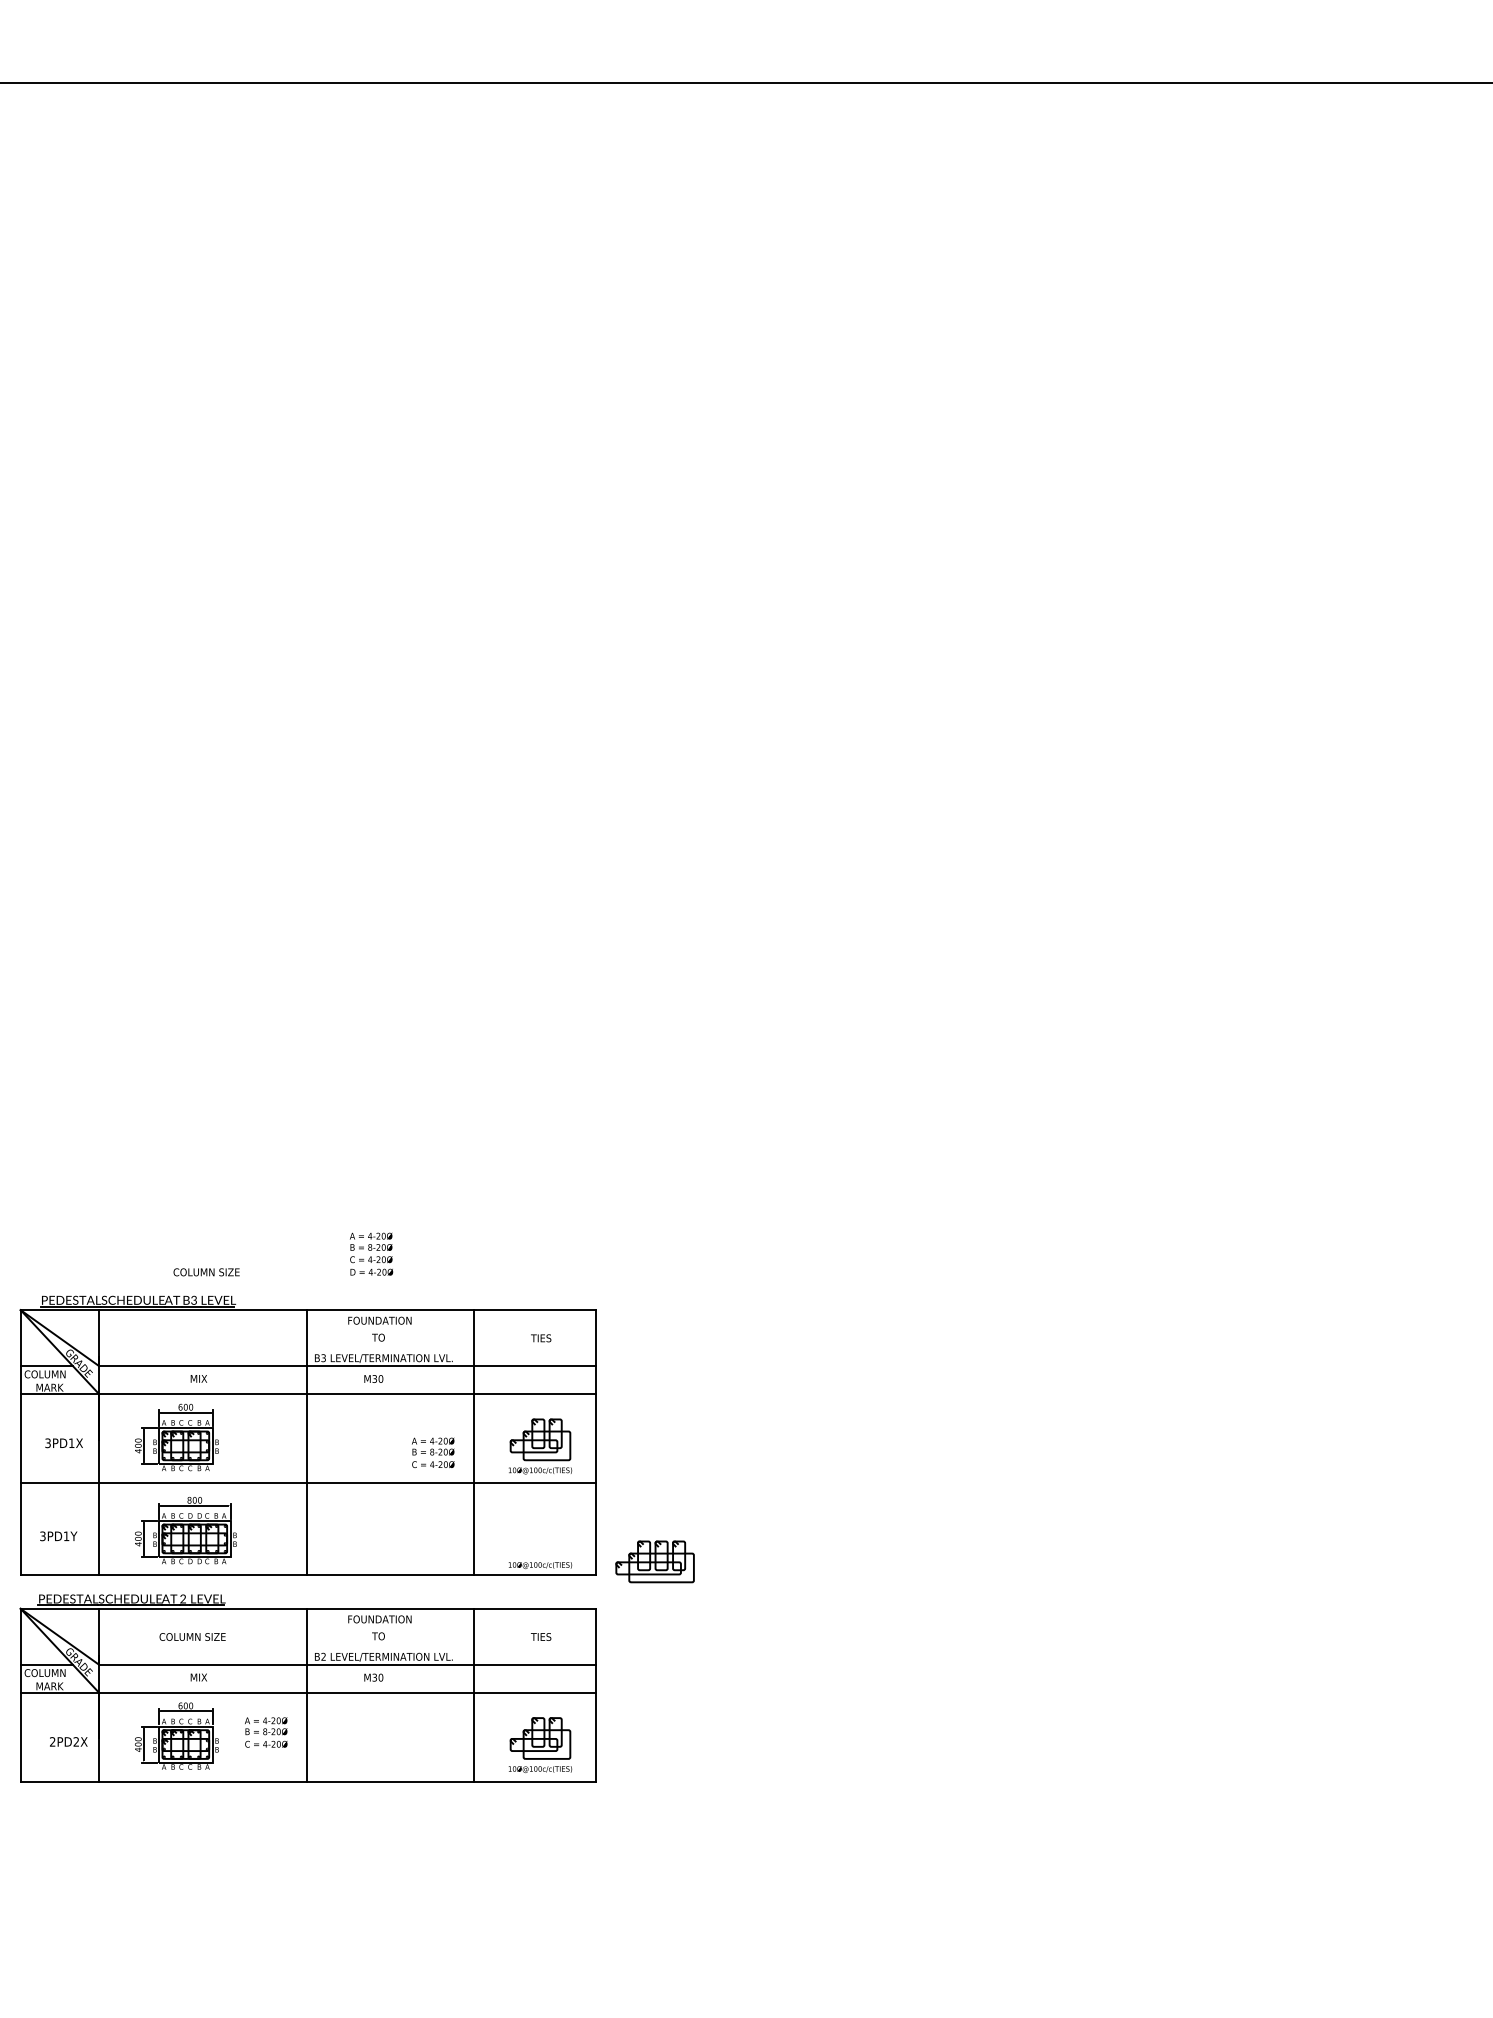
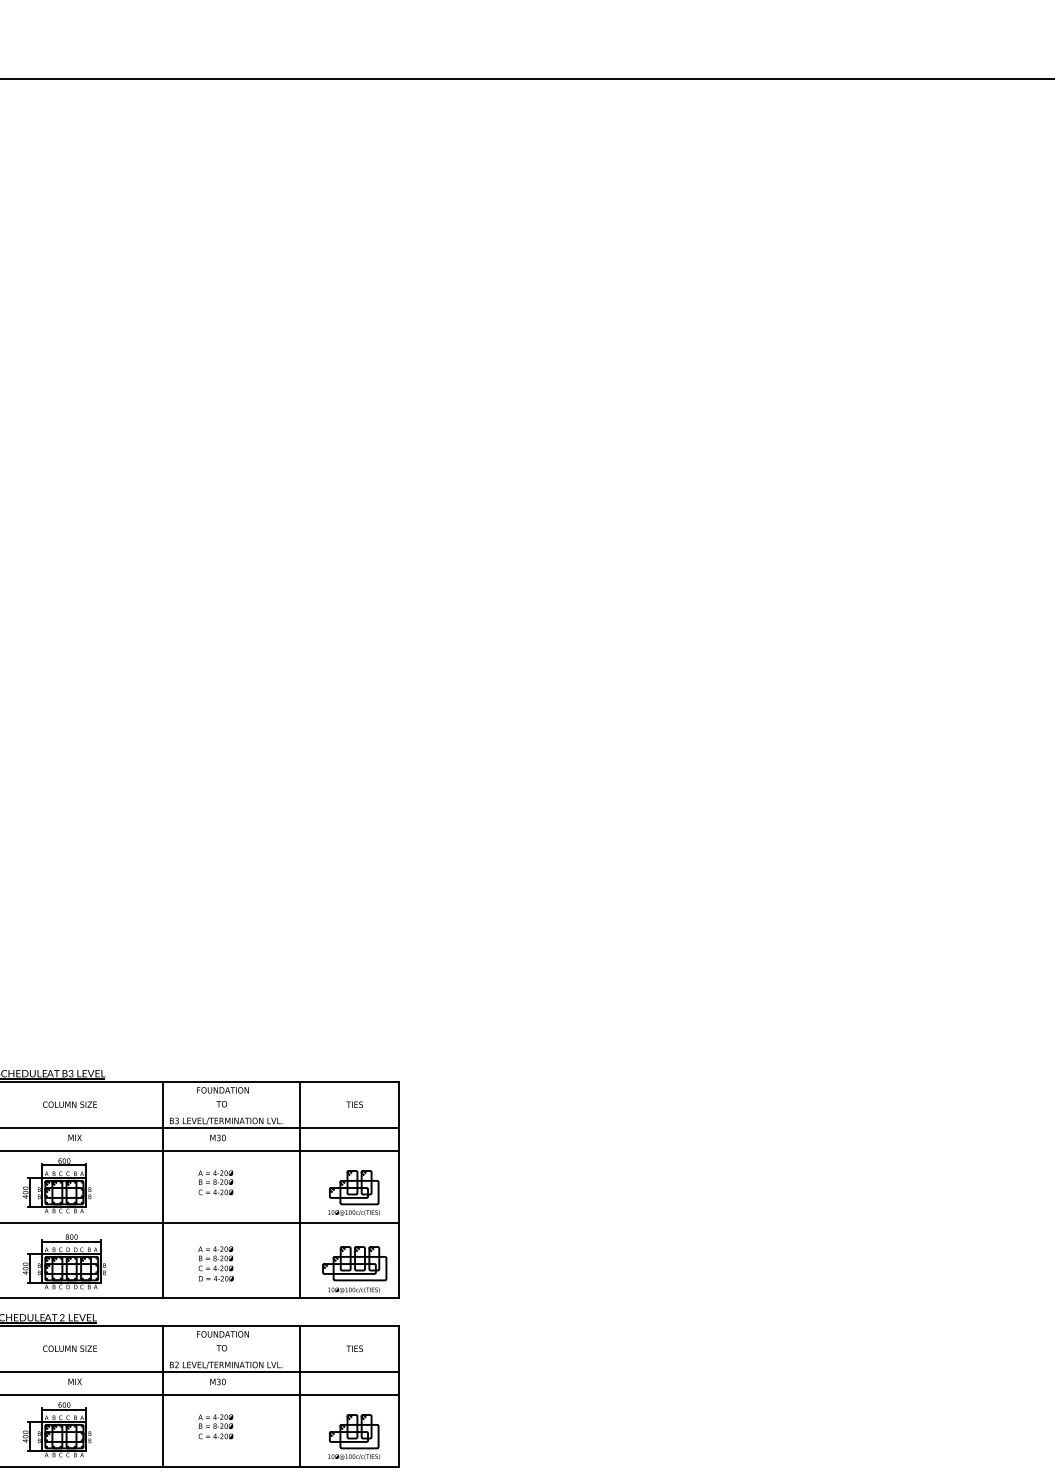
text: (371, 1253) -> (216, 1263), moved
text: (206, 1272) -> (69, 1104), moved
text: (433, 1452) -> (216, 1182), moved
part: (654, 1561) -> (354, 1263), moved
text: (266, 1732) -> (216, 1426), moved

